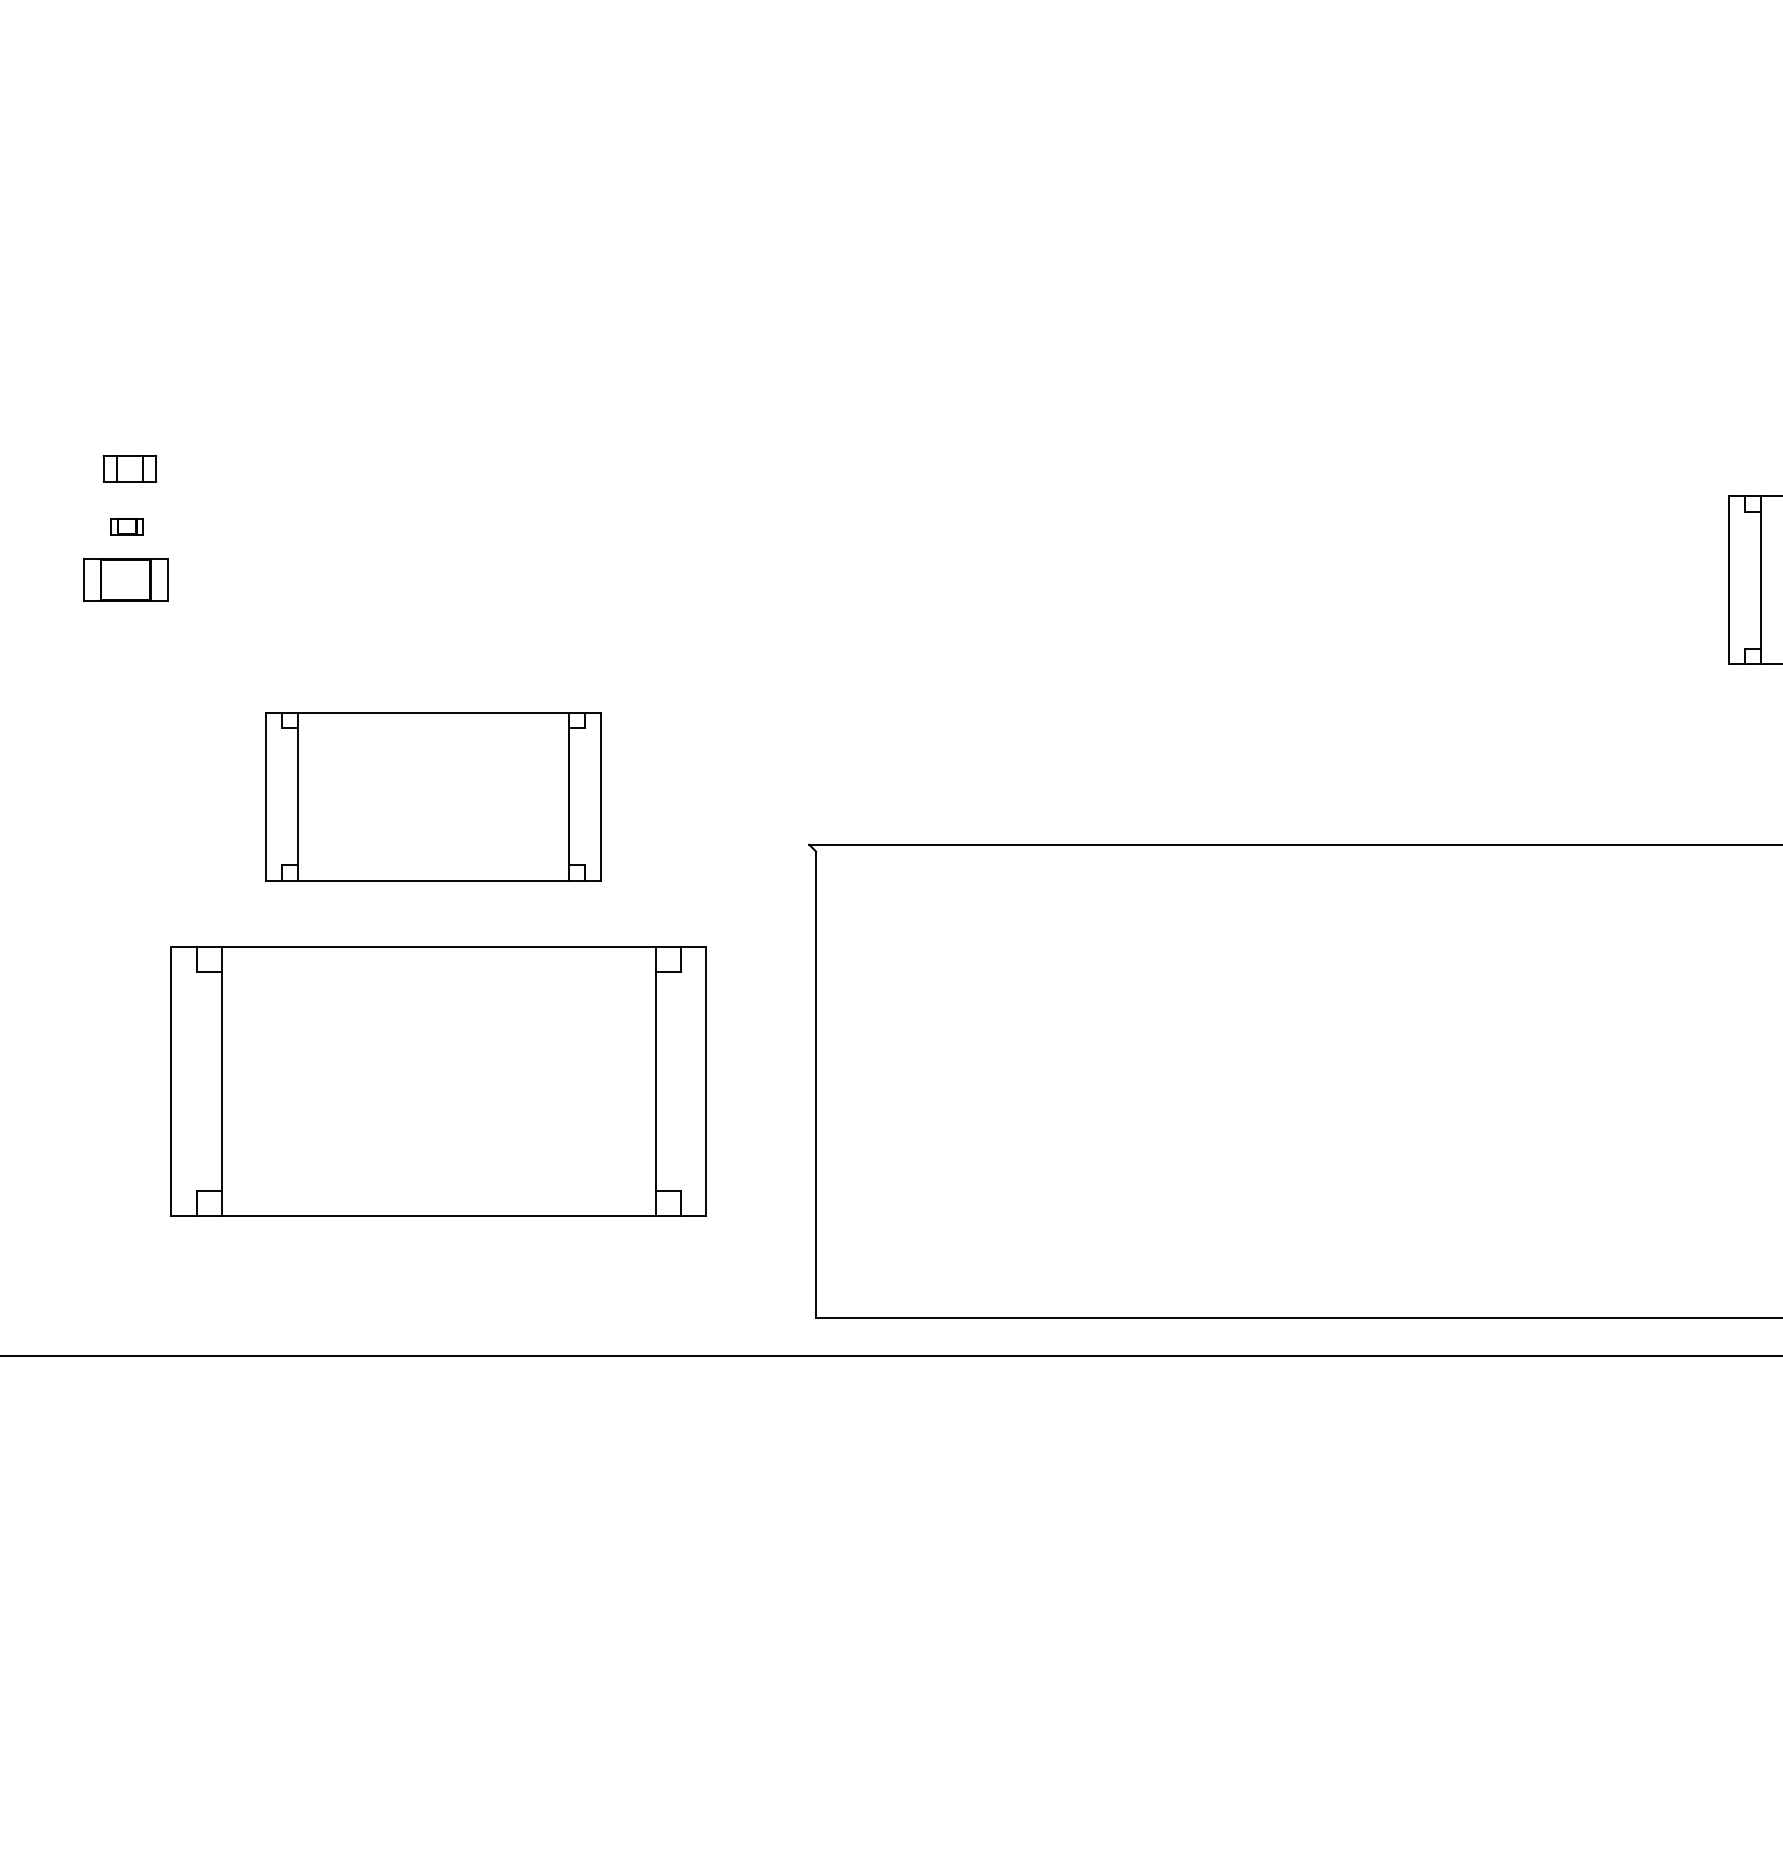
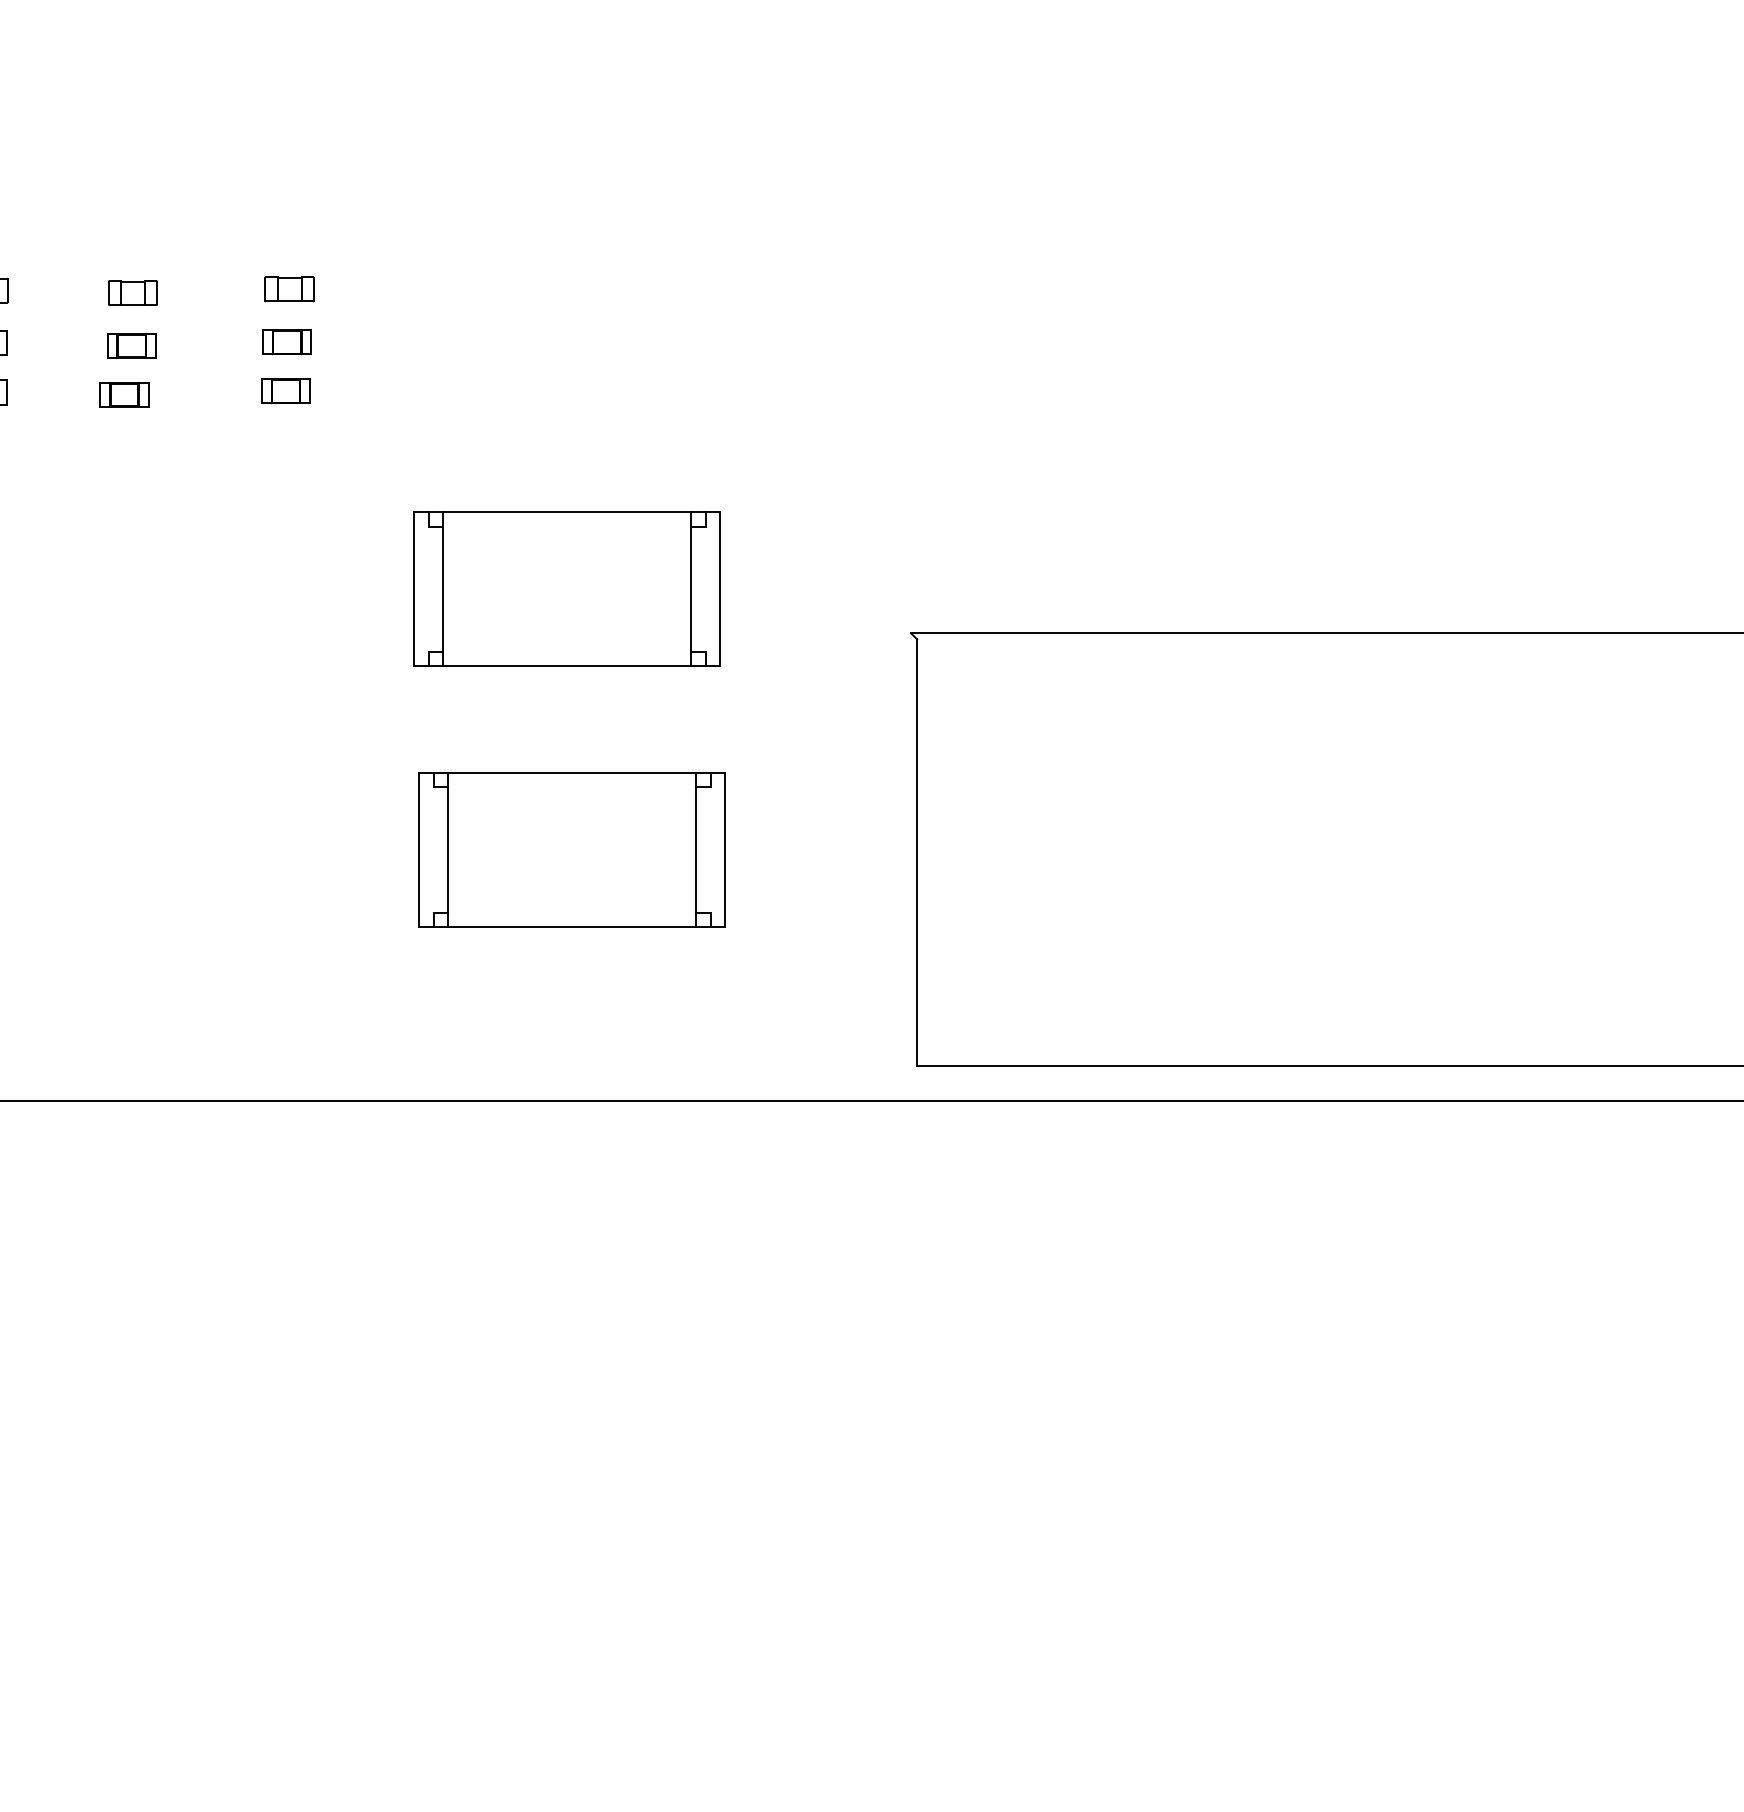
part: (126, 526) -> (286, 342), size x1.67
part: (125, 580) -> (285, 391), size x0.62
part: (438, 1081) -> (571, 849), size x0.62

